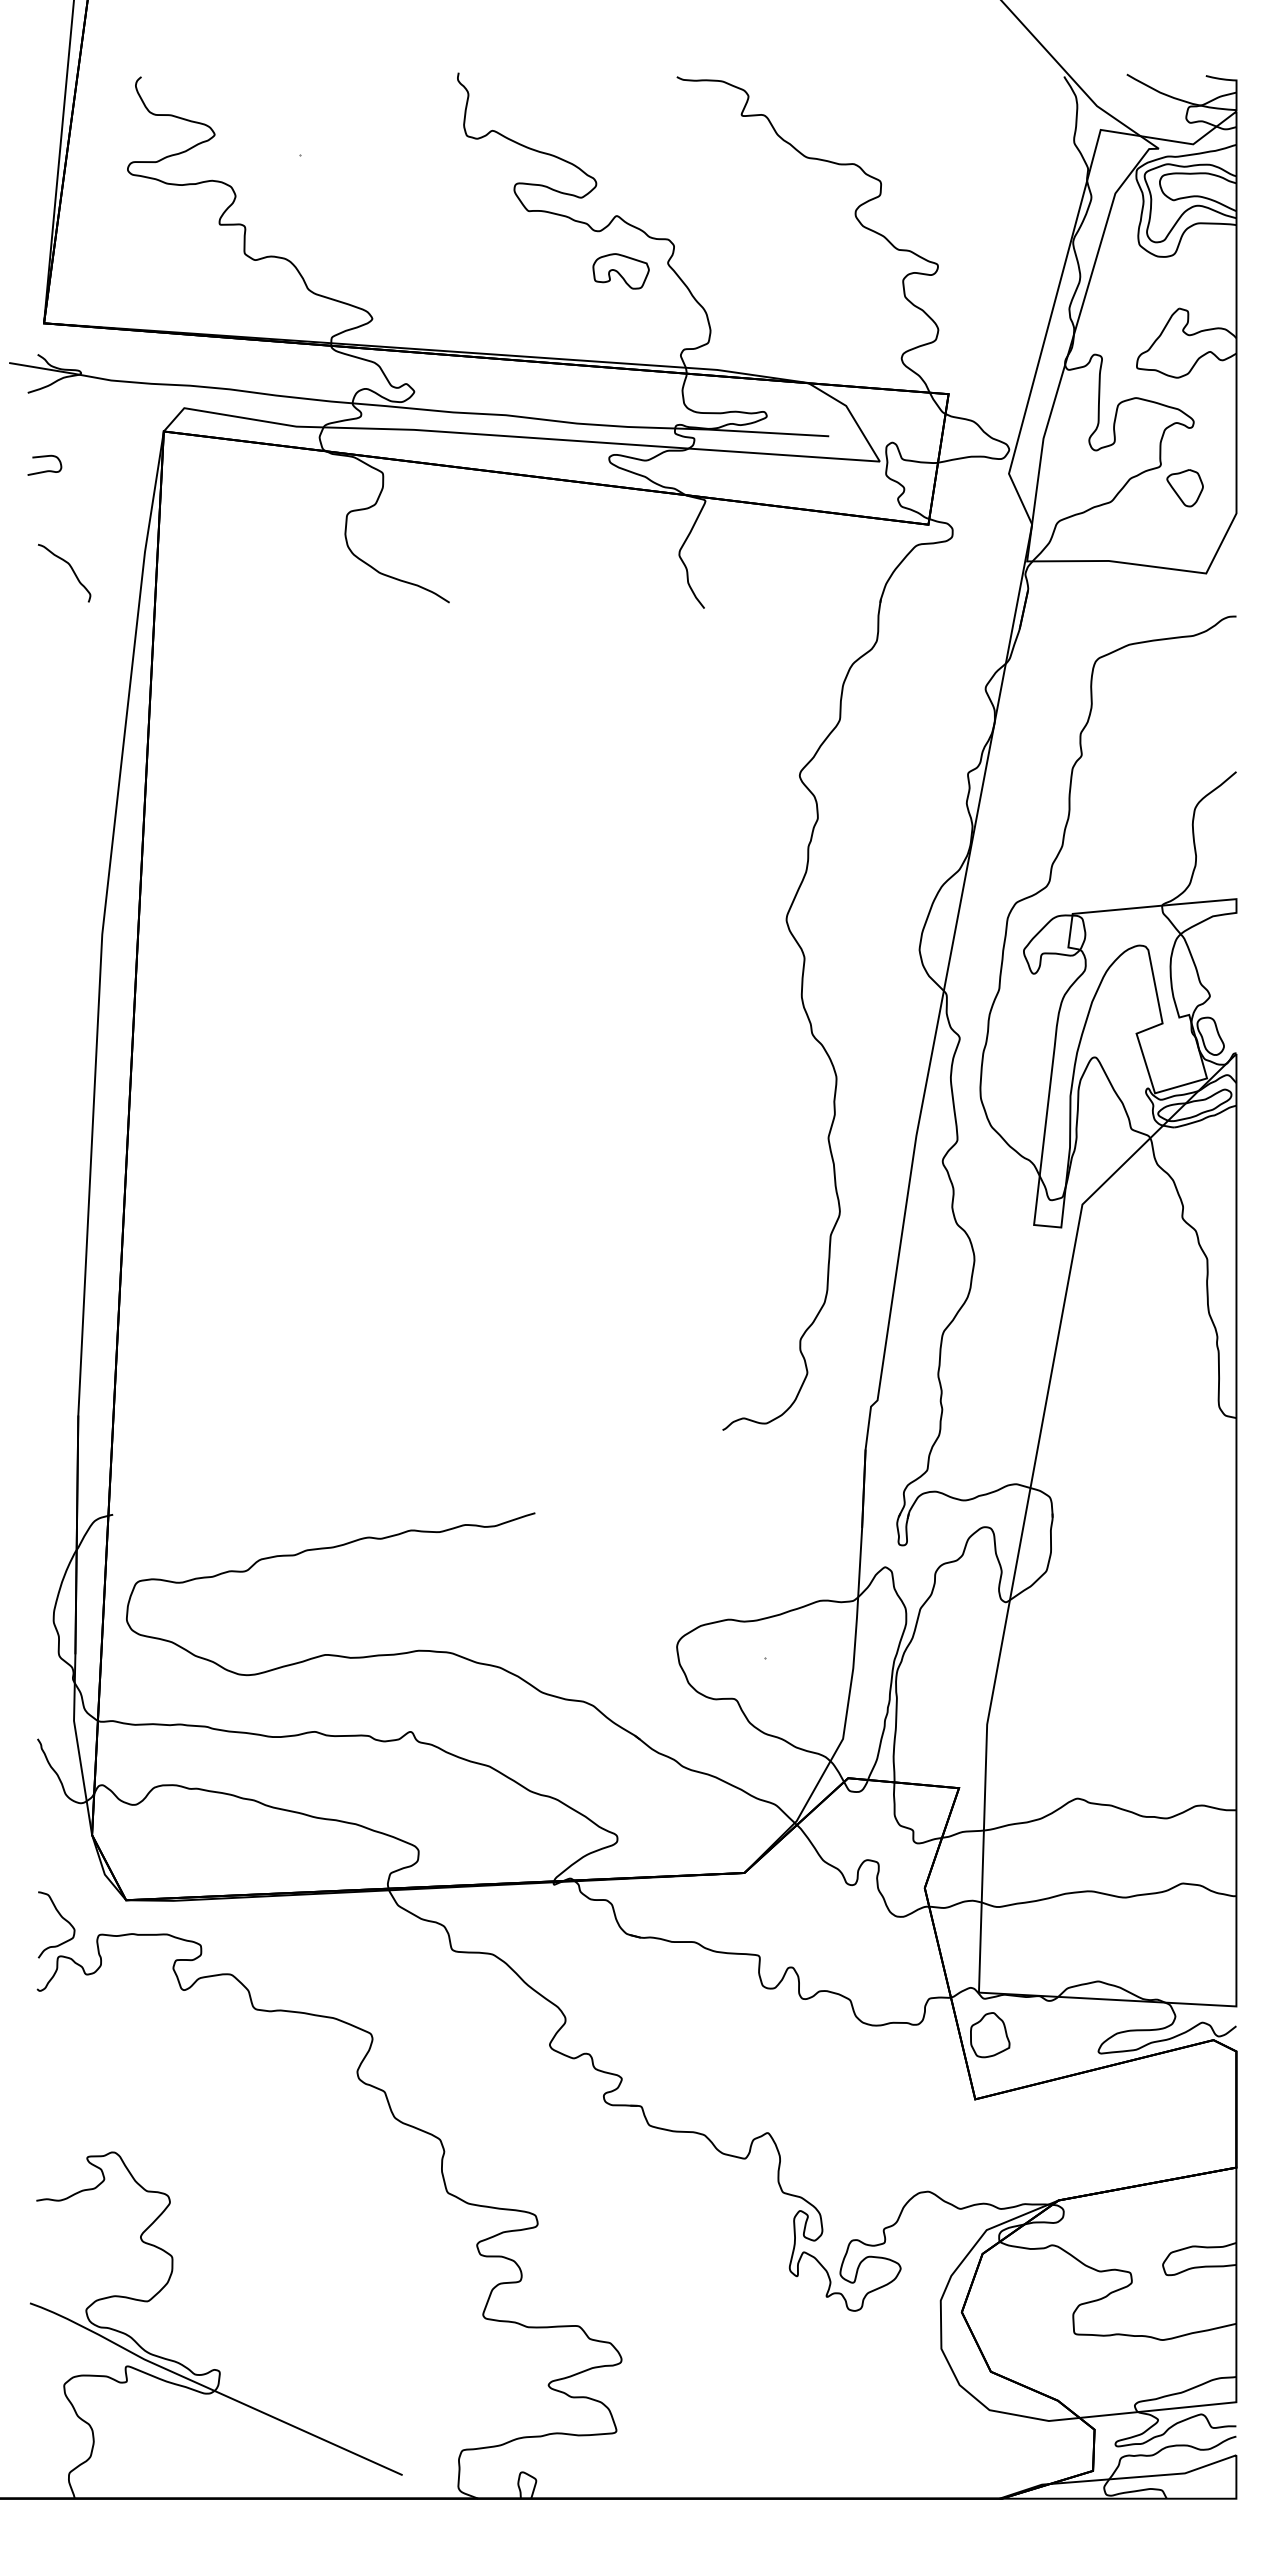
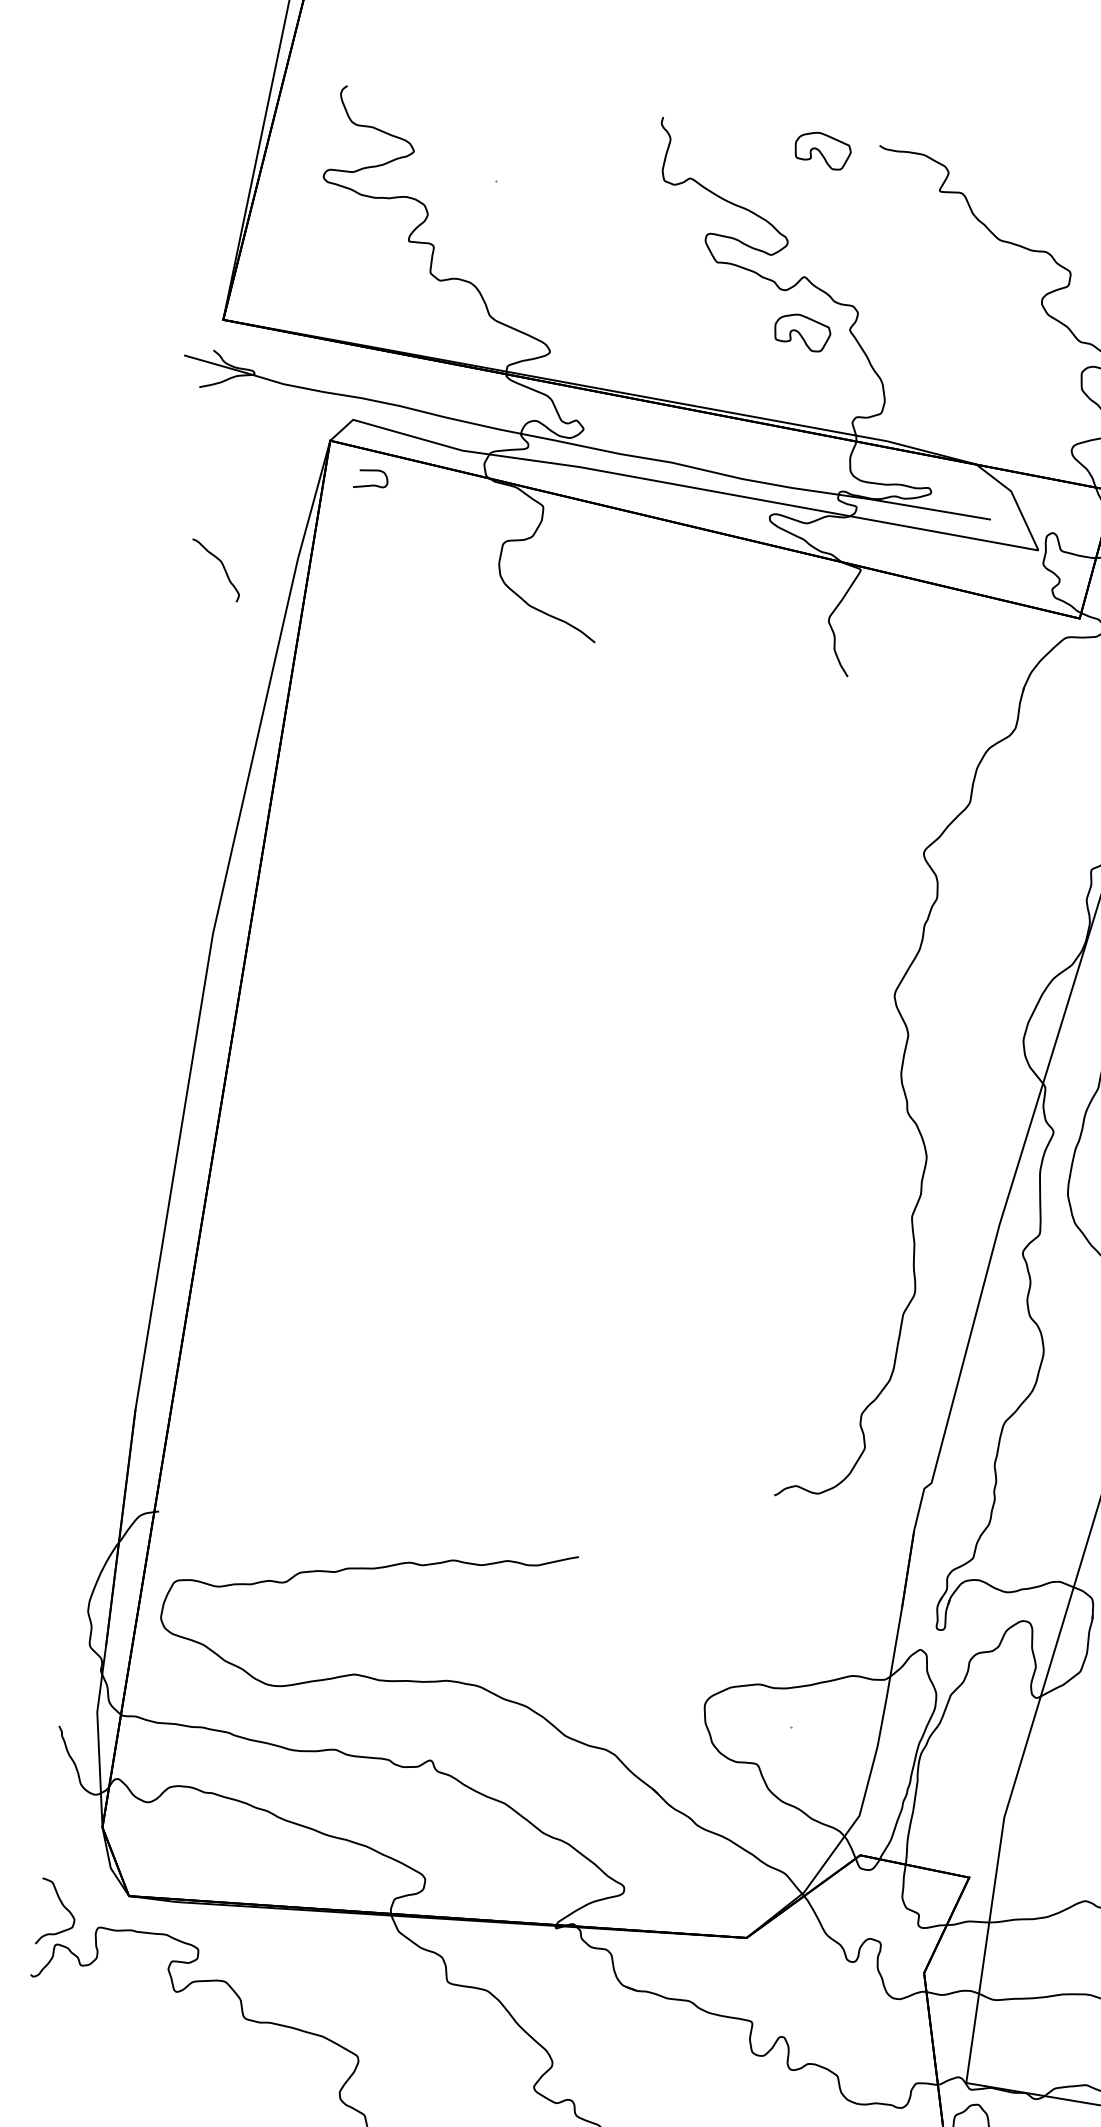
part: (620, 88) -> (822, 150), added
curve: (44, 470) -> (370, 484), moved

